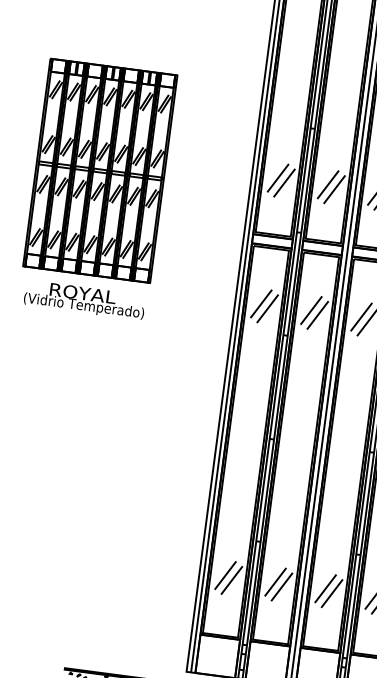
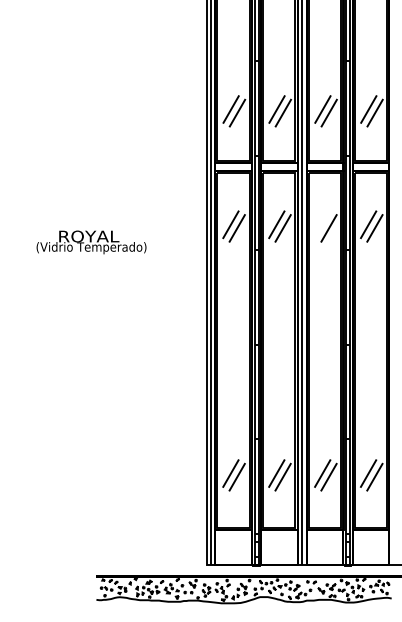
part: (99, 170) -> (69, 123), removed
text: (84, 300) -> (91, 242), moved
line: (361, 316) -> (322, 224), removed

